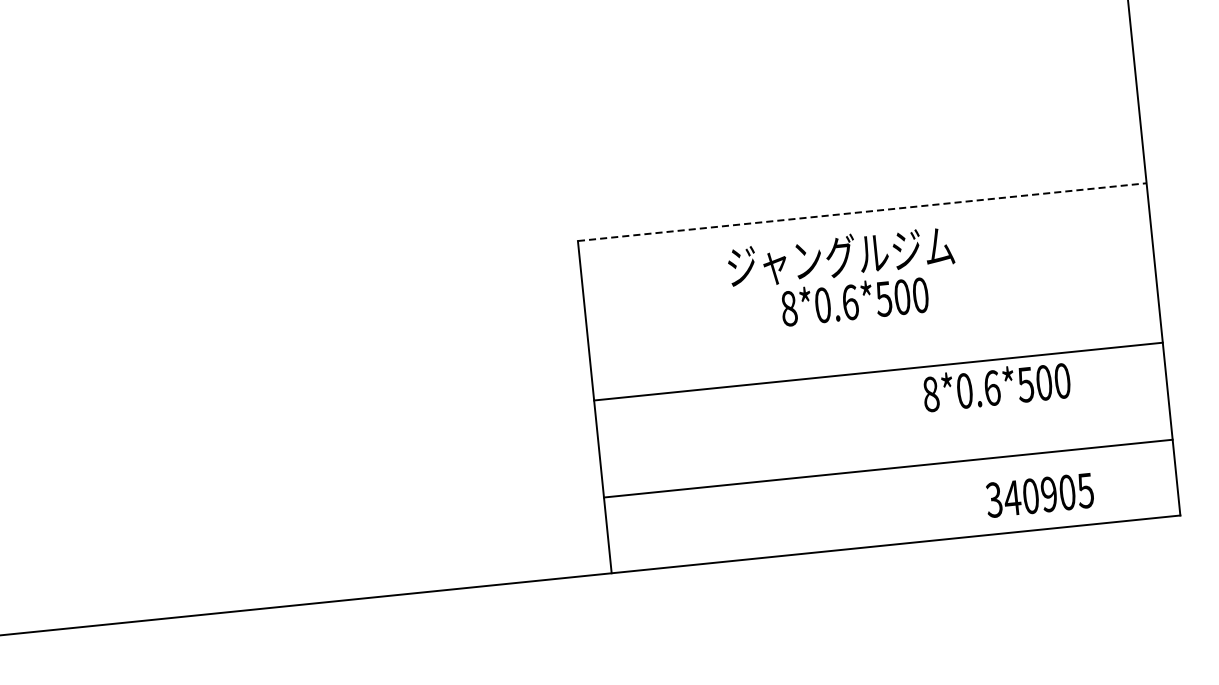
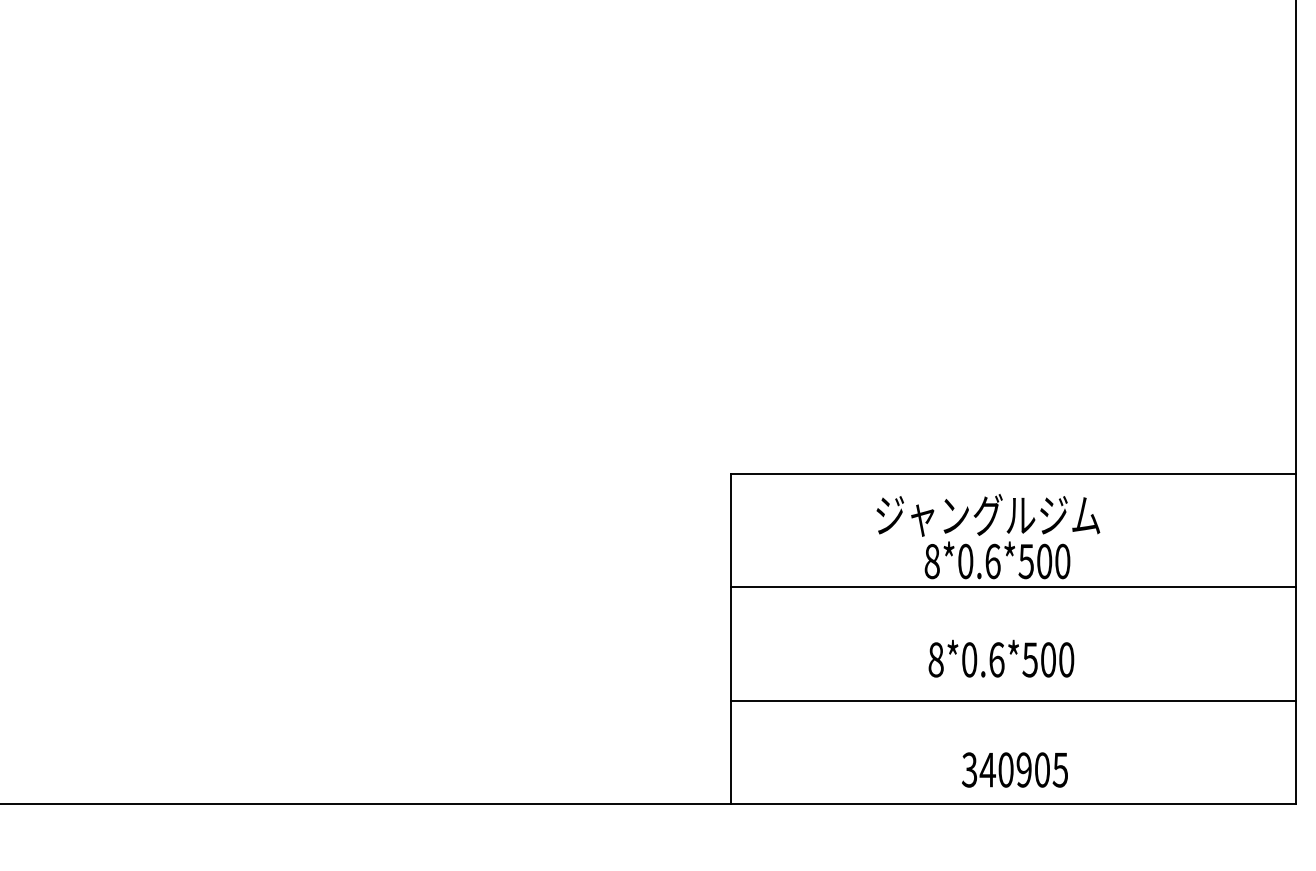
line: (863, 211) -> (1014, 473), dashed -> solid
line: (878, 371) -> (1013, 587), moved
text: (996, 386) -> (1001, 658), moved
line: (888, 468) -> (1013, 700), moved
text: (1039, 494) -> (1014, 769), moved

